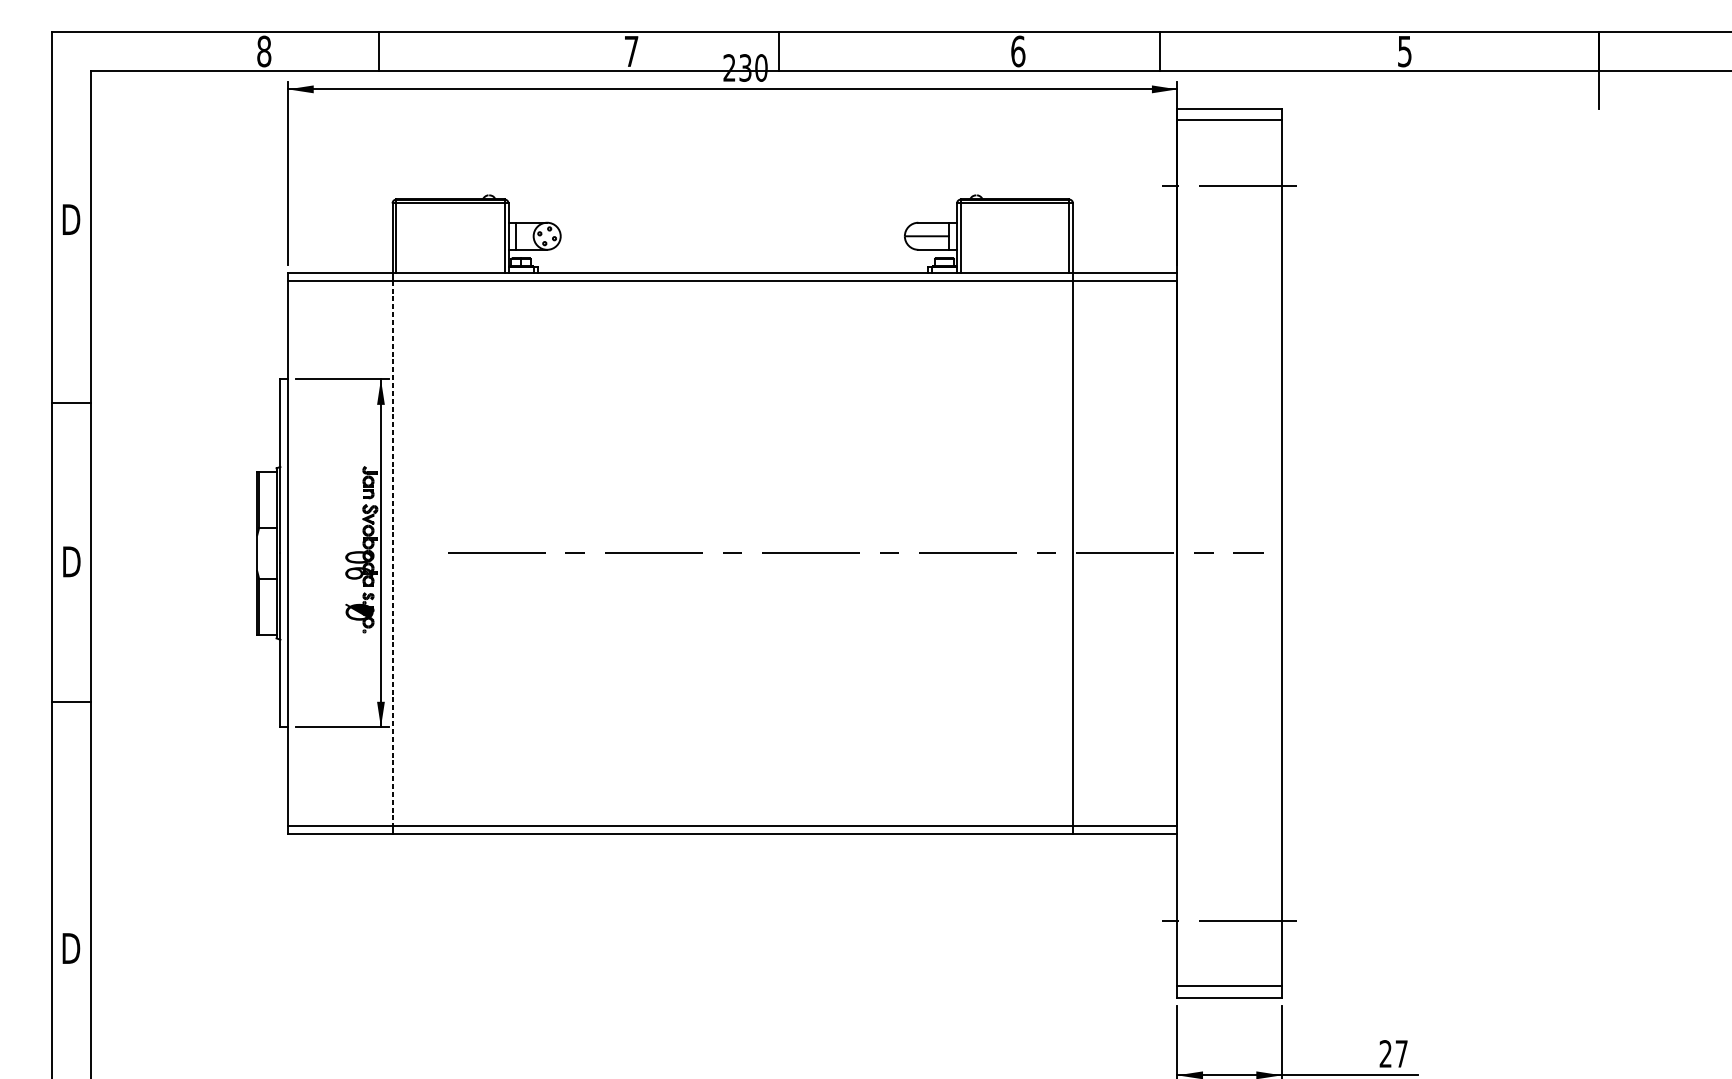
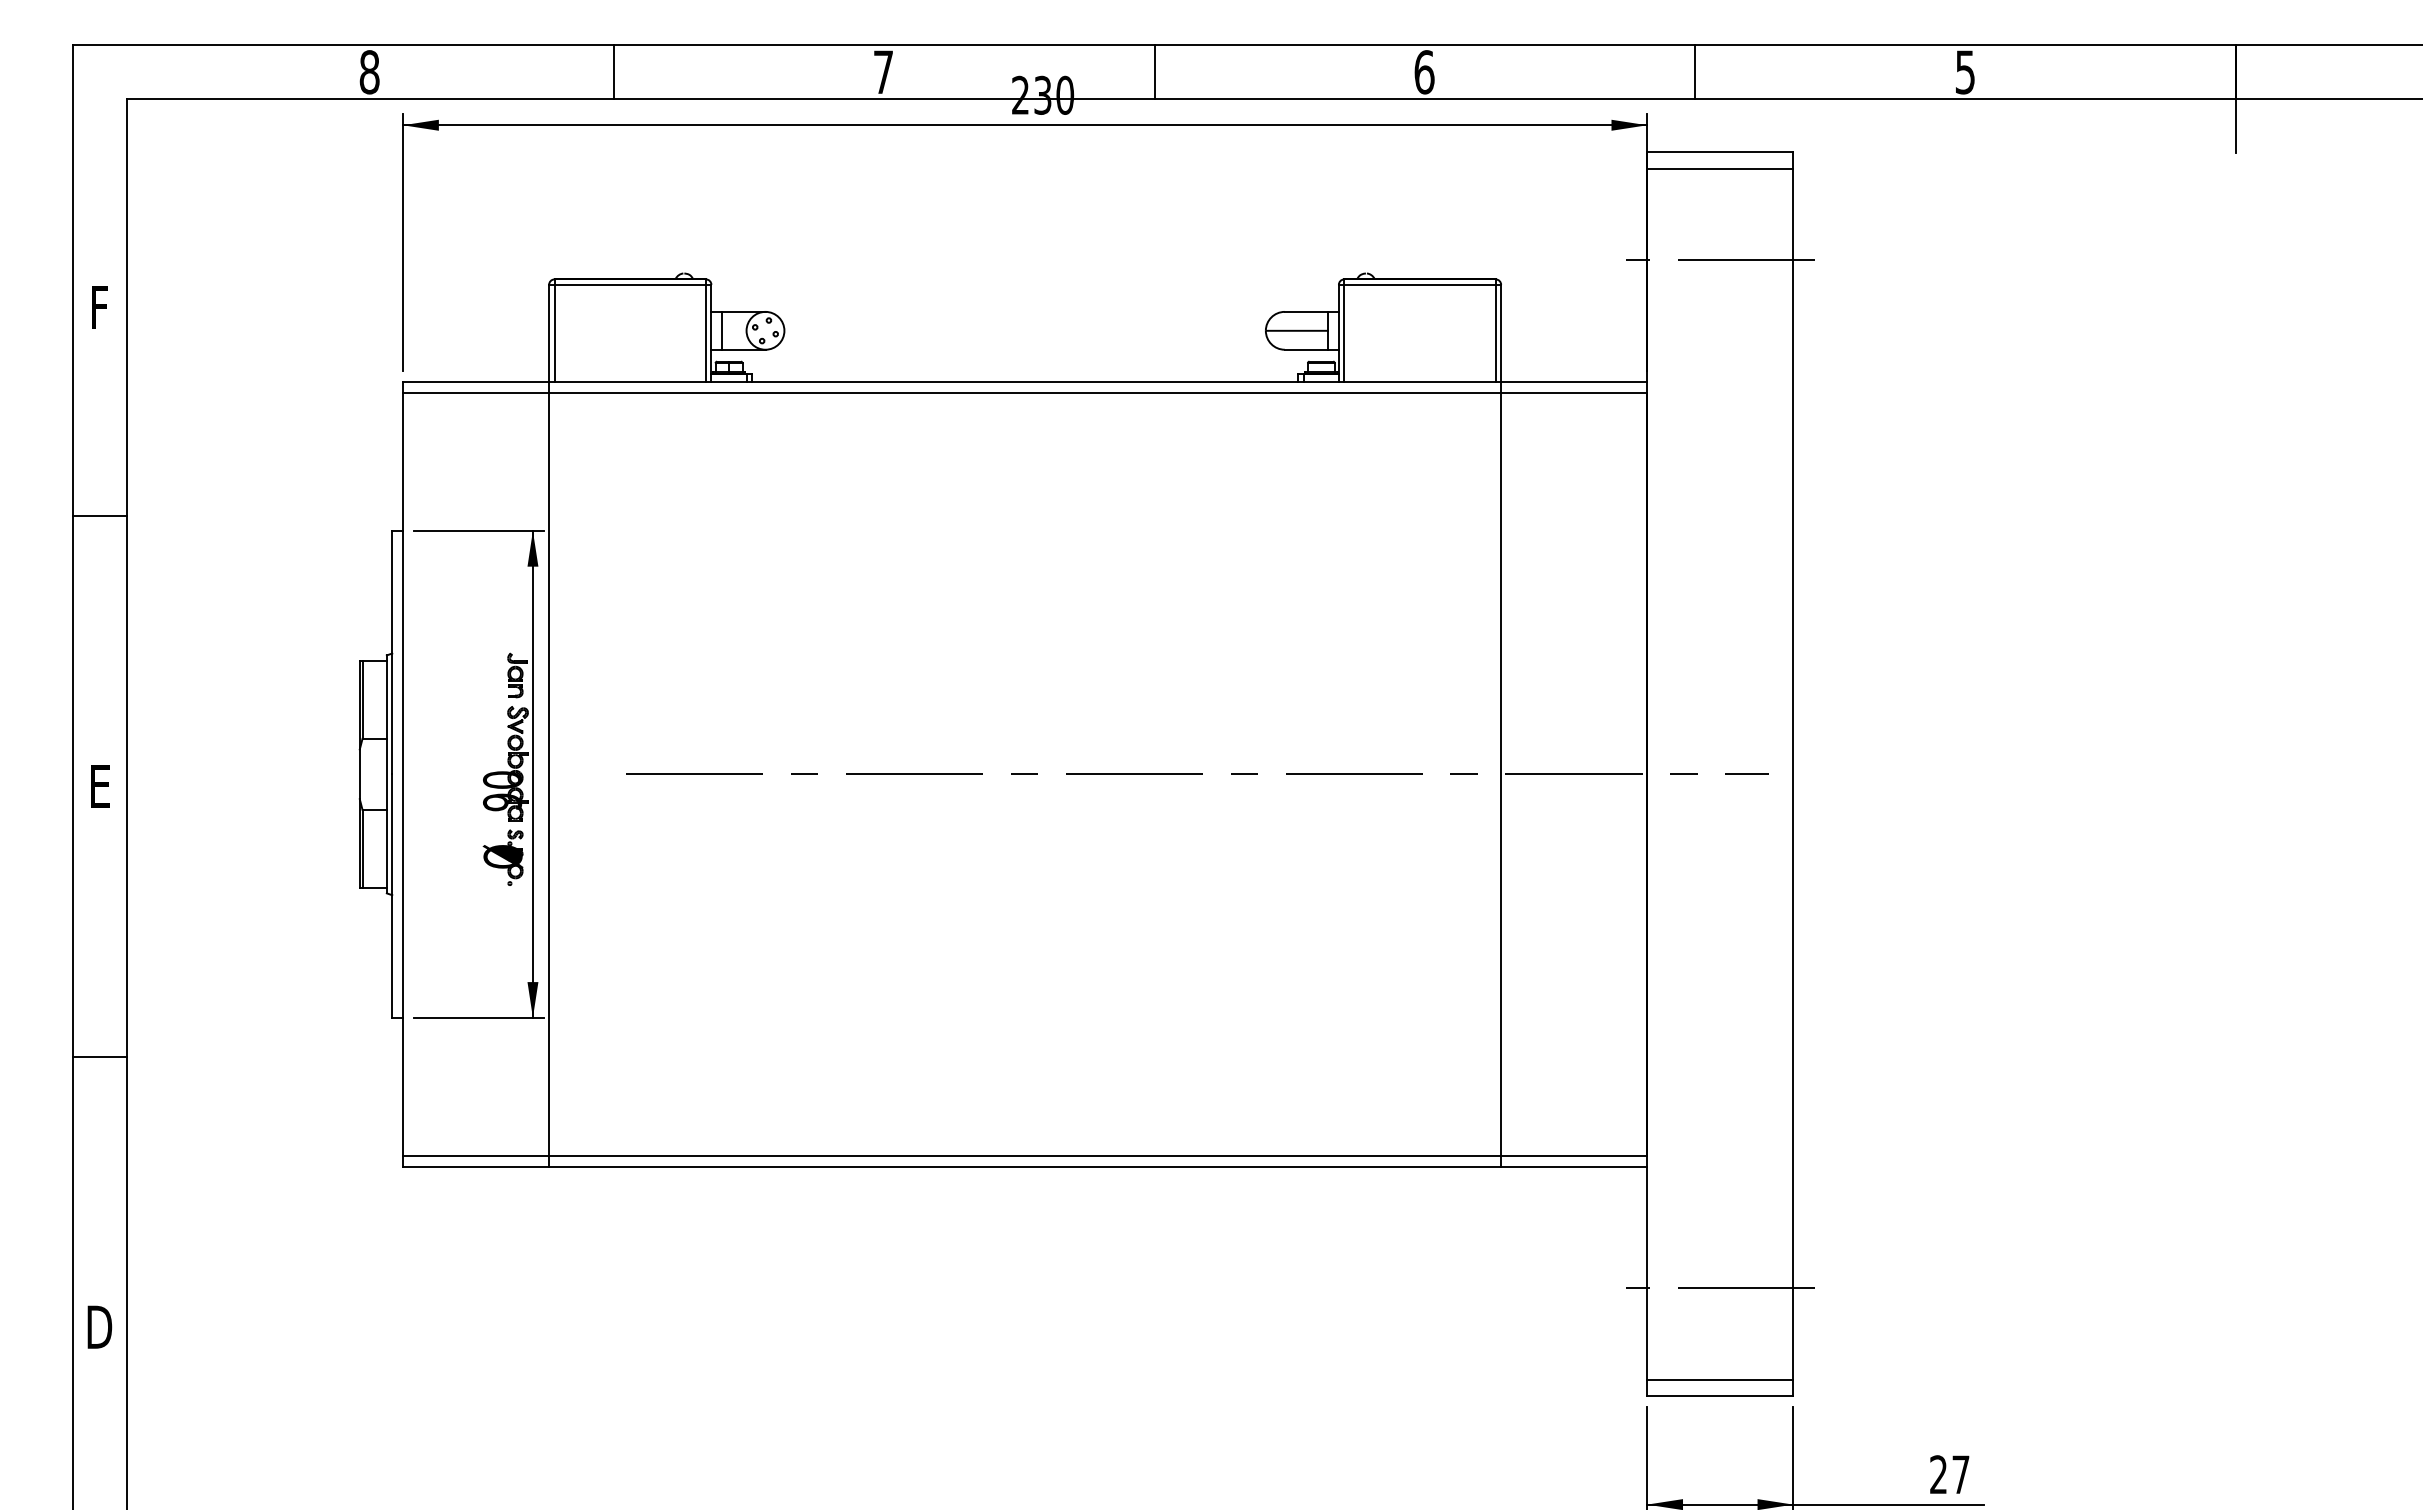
line: (378, 51) -> (613, 72), moved
line: (778, 51) -> (1154, 72), moved
line: (1160, 51) -> (1695, 72), moved
text: (71, 219) -> (99, 307), D -> F
line: (71, 403) -> (99, 515), moved
line: (392, 553) -> (549, 774), dashed -> solid
text: (71, 561) -> (100, 785), D -> E
line: (71, 702) -> (99, 1056), moved

